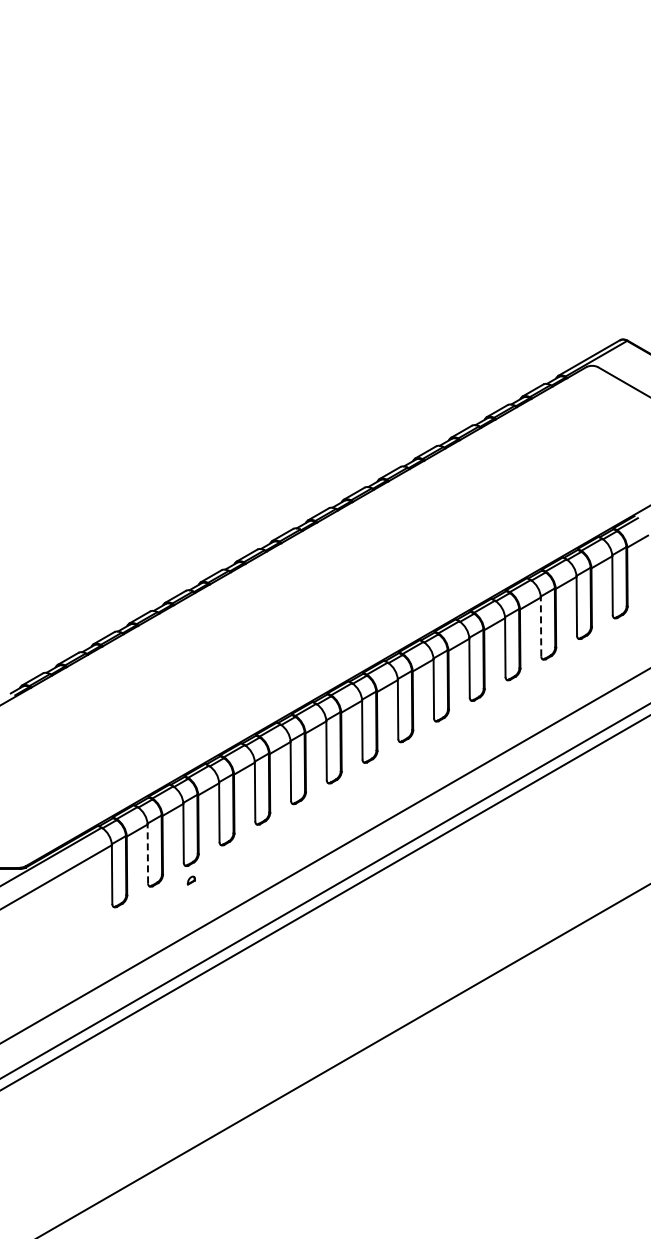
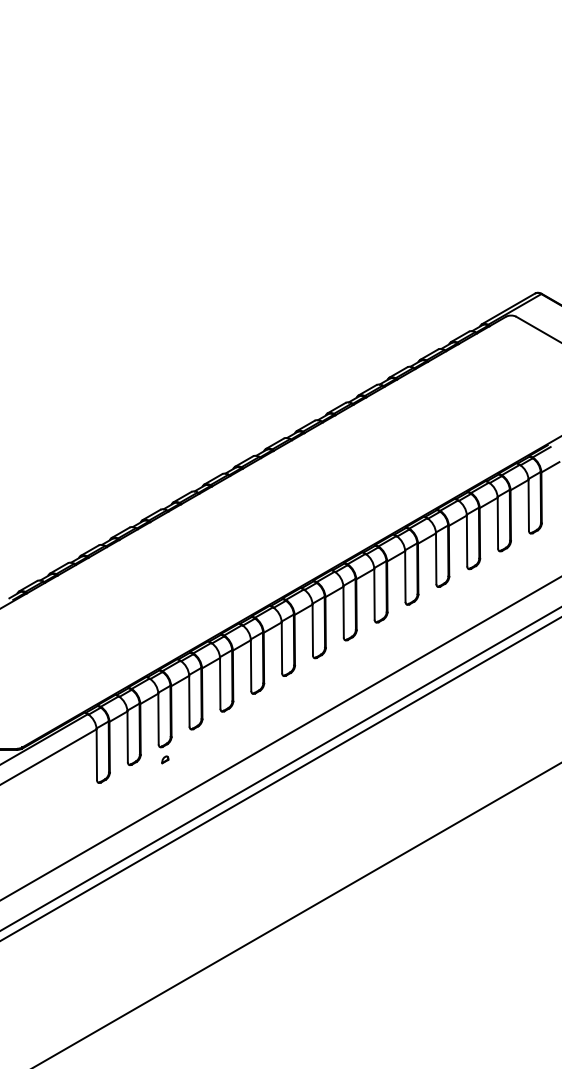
line: (541, 626) -> (467, 540), dashed -> solid
line: (147, 853) -> (127, 736), dashed -> solid

